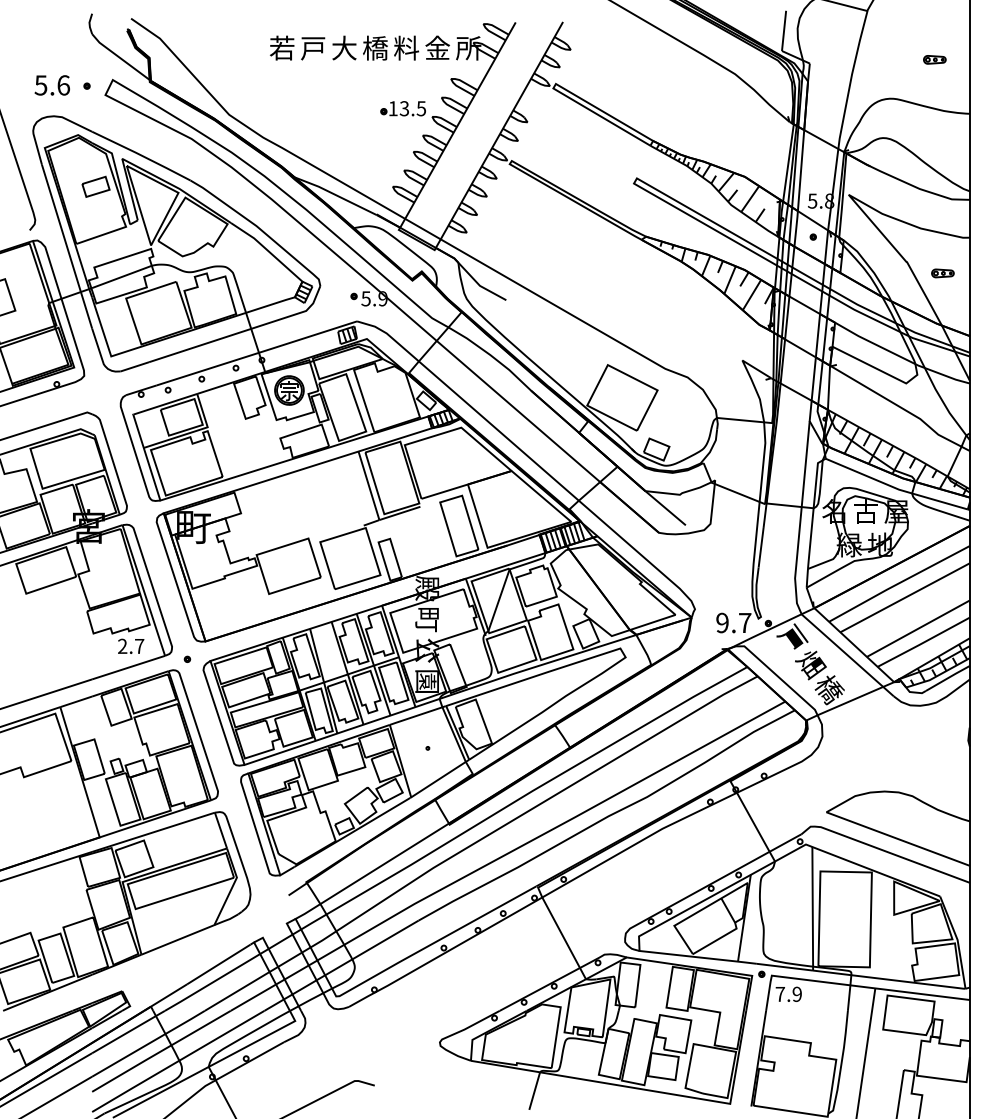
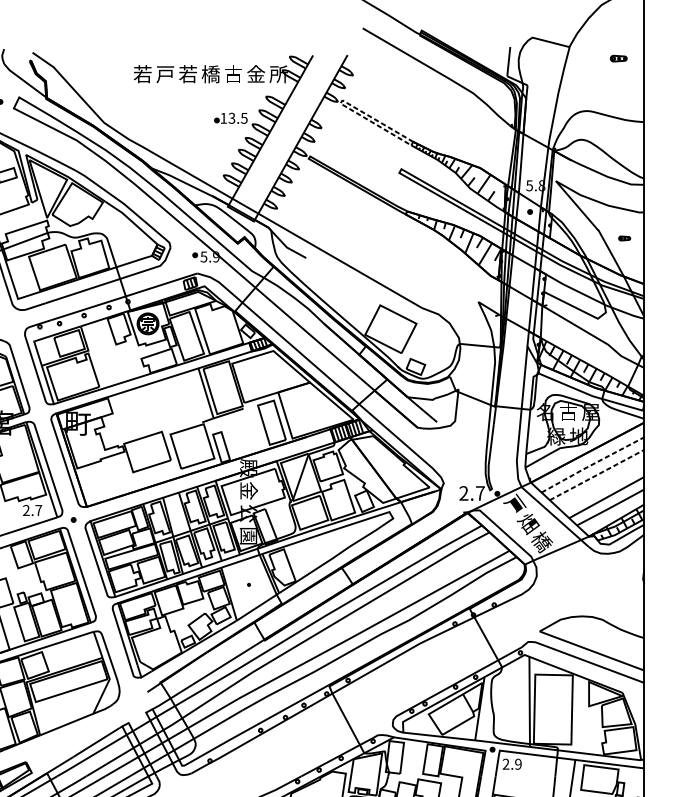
text: (344, 47) -> (188, 73), 大 -> 若
text: (406, 47) -> (233, 73), 料 -> 古
part: (934, 59) -> (618, 58), moved
line: (554, 86) -> (341, 102), solid -> dashed
part: (942, 273) -> (624, 238), size x0.7
line: (898, 583) -> (592, 464), solid -> dashed
line: (905, 597) -> (597, 474), solid -> dashed
text: (427, 619) -> (248, 490), 町 -> 金
text: (722, 623) -> (463, 493), 9.7 -> 2.7
text: (780, 993) -> (506, 763), 7.9 -> 2.9

